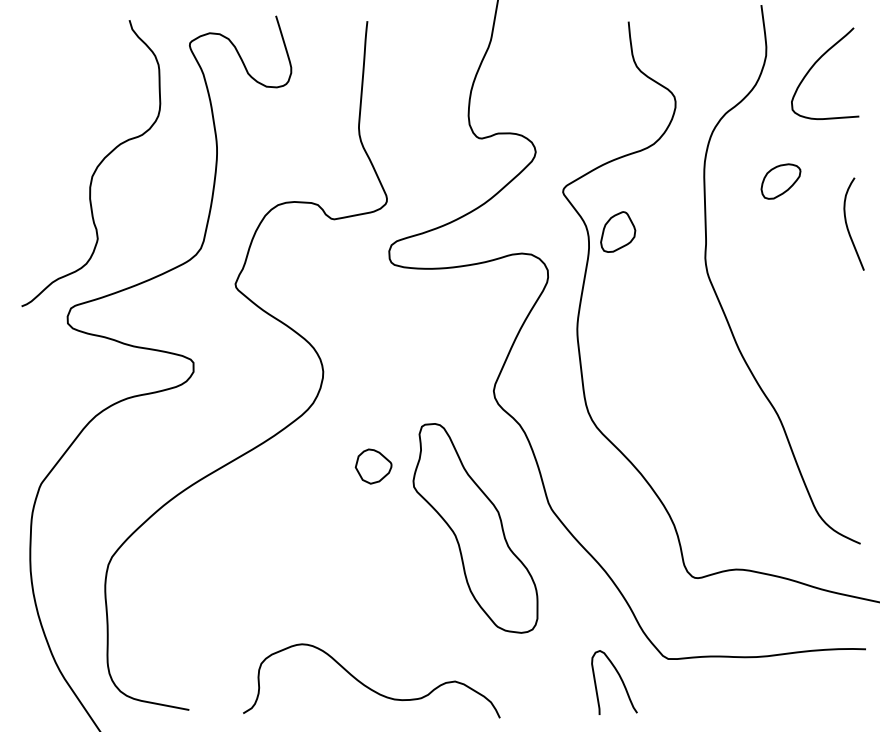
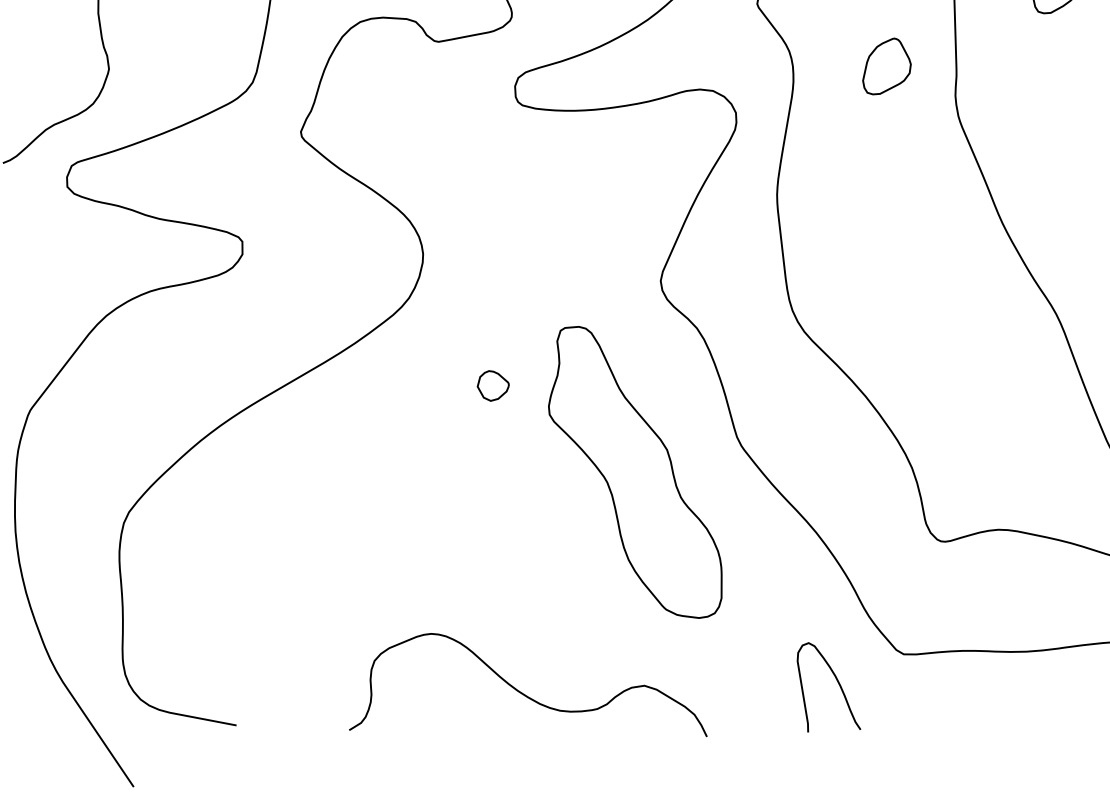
part: (618, 231) -> (887, 65), moved
part: (373, 465) -> (493, 384), size x0.62
curve: (368, 686) -> (523, 692), moved

